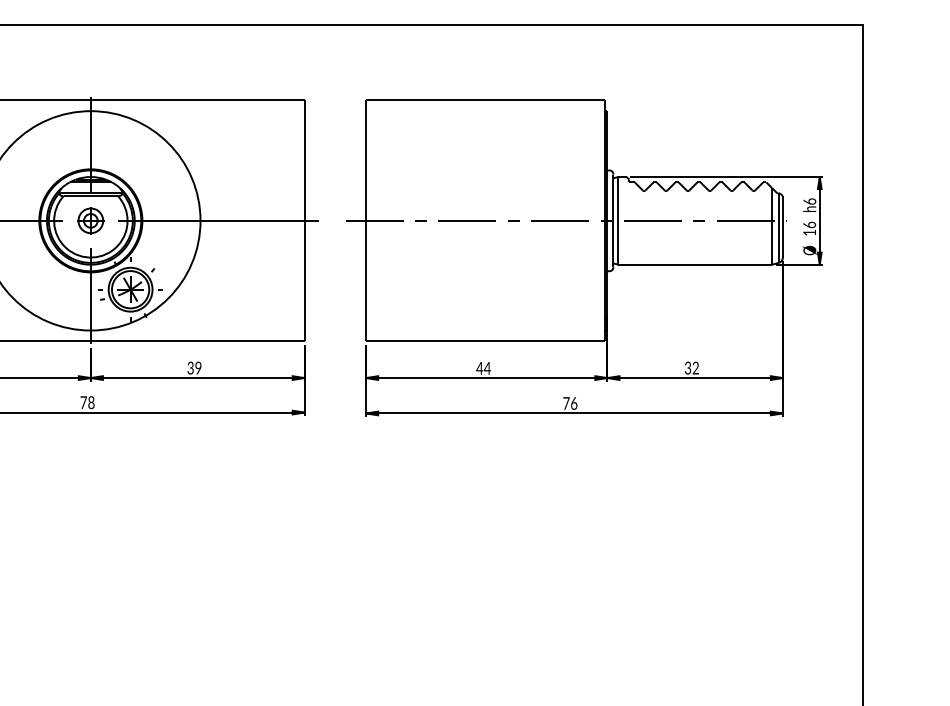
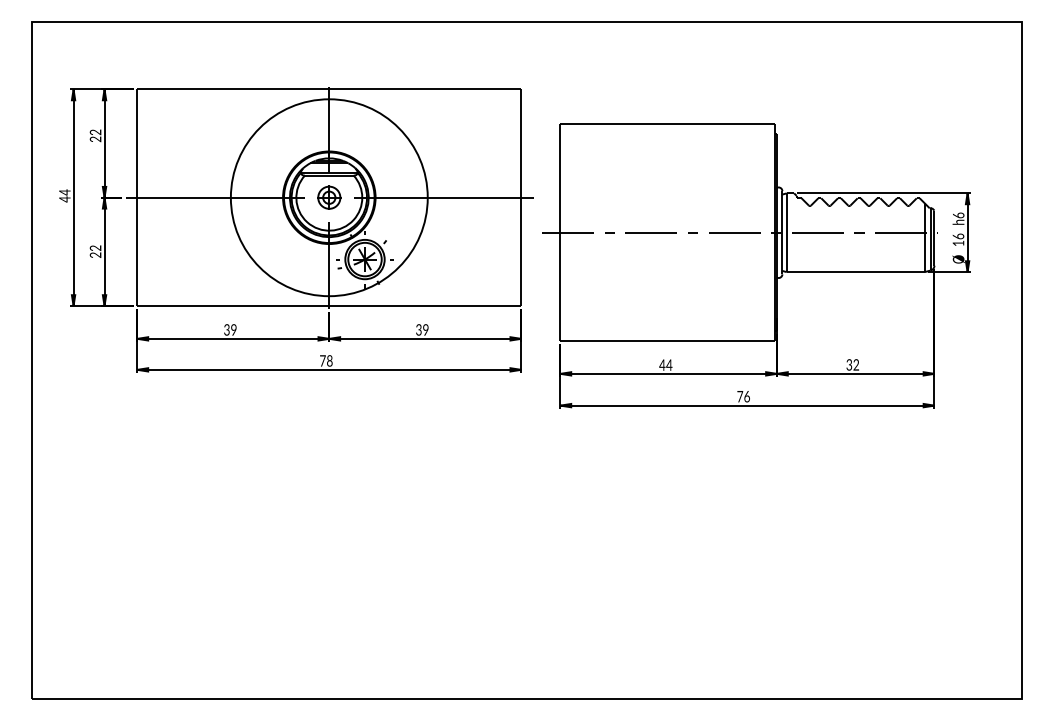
part: (584, 257) -> (756, 265), moved

